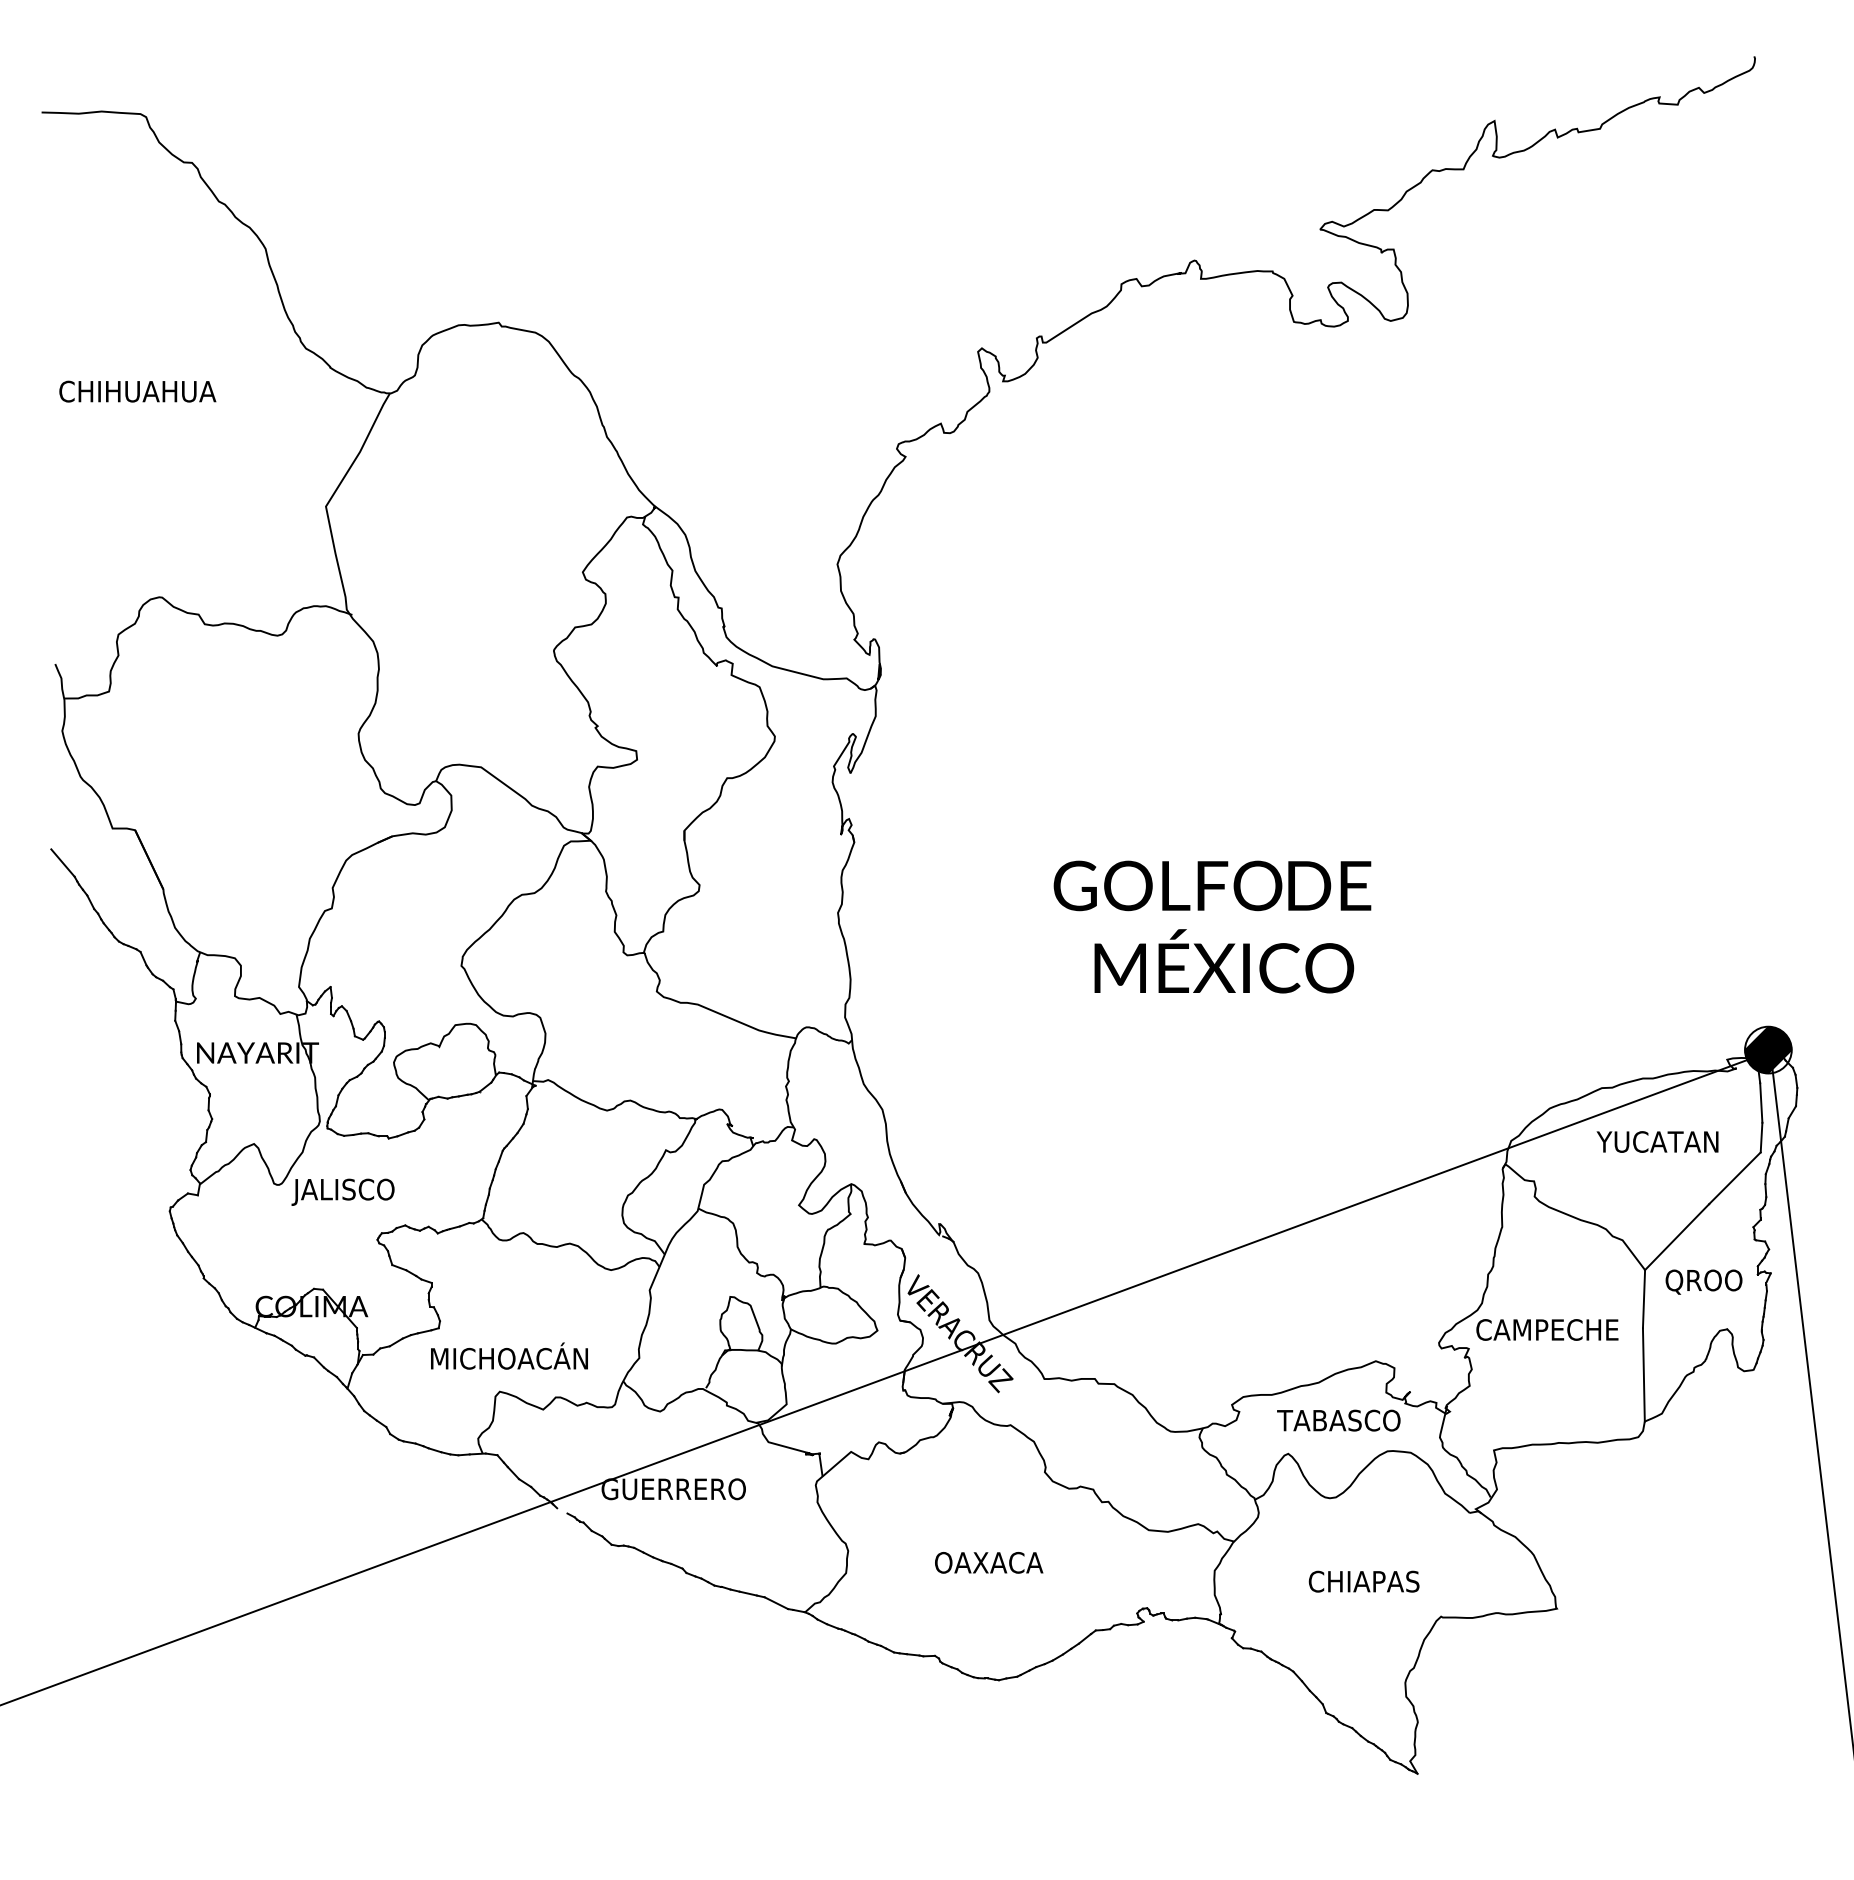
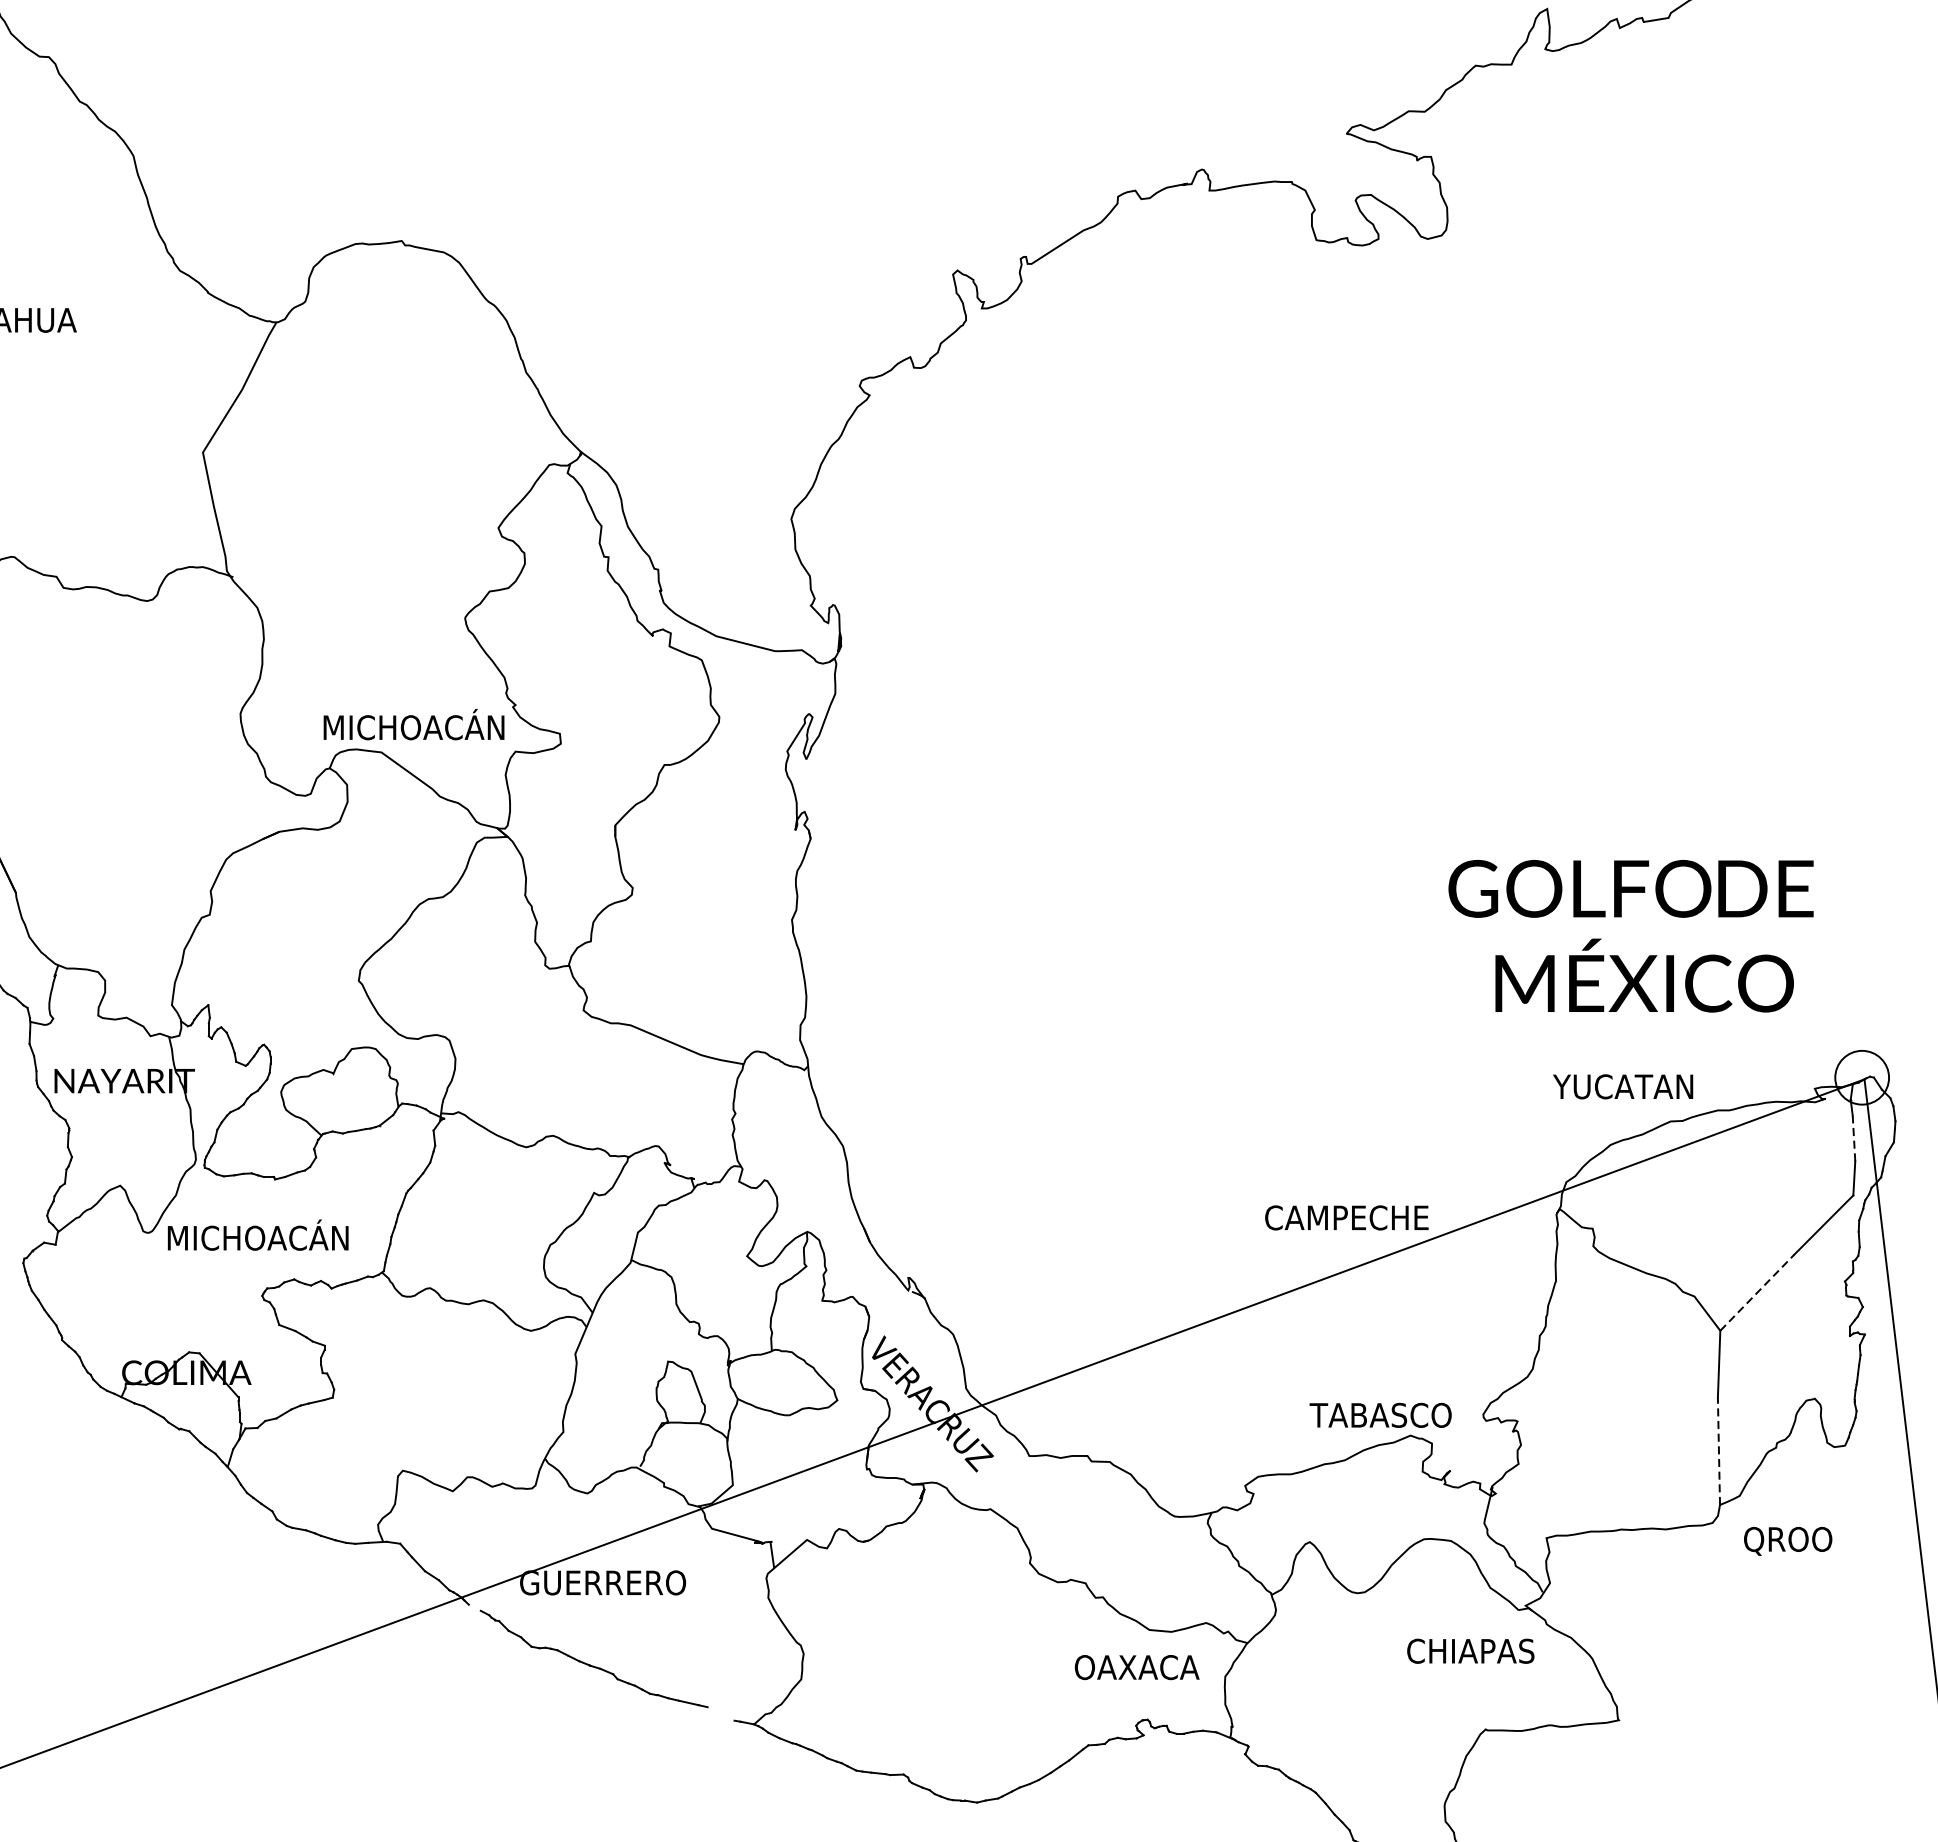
text: (1212, 926) -> (1631, 935), moved
hatch: (1768, 1049) -> (1862, 1077), removed
line: (1761, 1102) -> (1854, 1138), solid -> dashed
text: (1657, 1141) -> (1623, 1086), moved
text: (371, 1189) -> (255, 1238), JALISCO -> MICHOACÁN
line: (1677, 1236) -> (1757, 1292), solid -> dashed
text: (1703, 1281) -> (1787, 1540), moved
text: (1547, 1329) -> (1346, 1217), moved
text: (509, 1355) -> (414, 723), moved
line: (1643, 1374) -> (1718, 1450), solid -> dashed
text: (1338, 1420) -> (1380, 1415), moved
text: (989, 1562) -> (1137, 1667), moved
text: (1363, 1581) -> (1470, 1651), moved
line: (776, 1603) -> (721, 1714), removed

